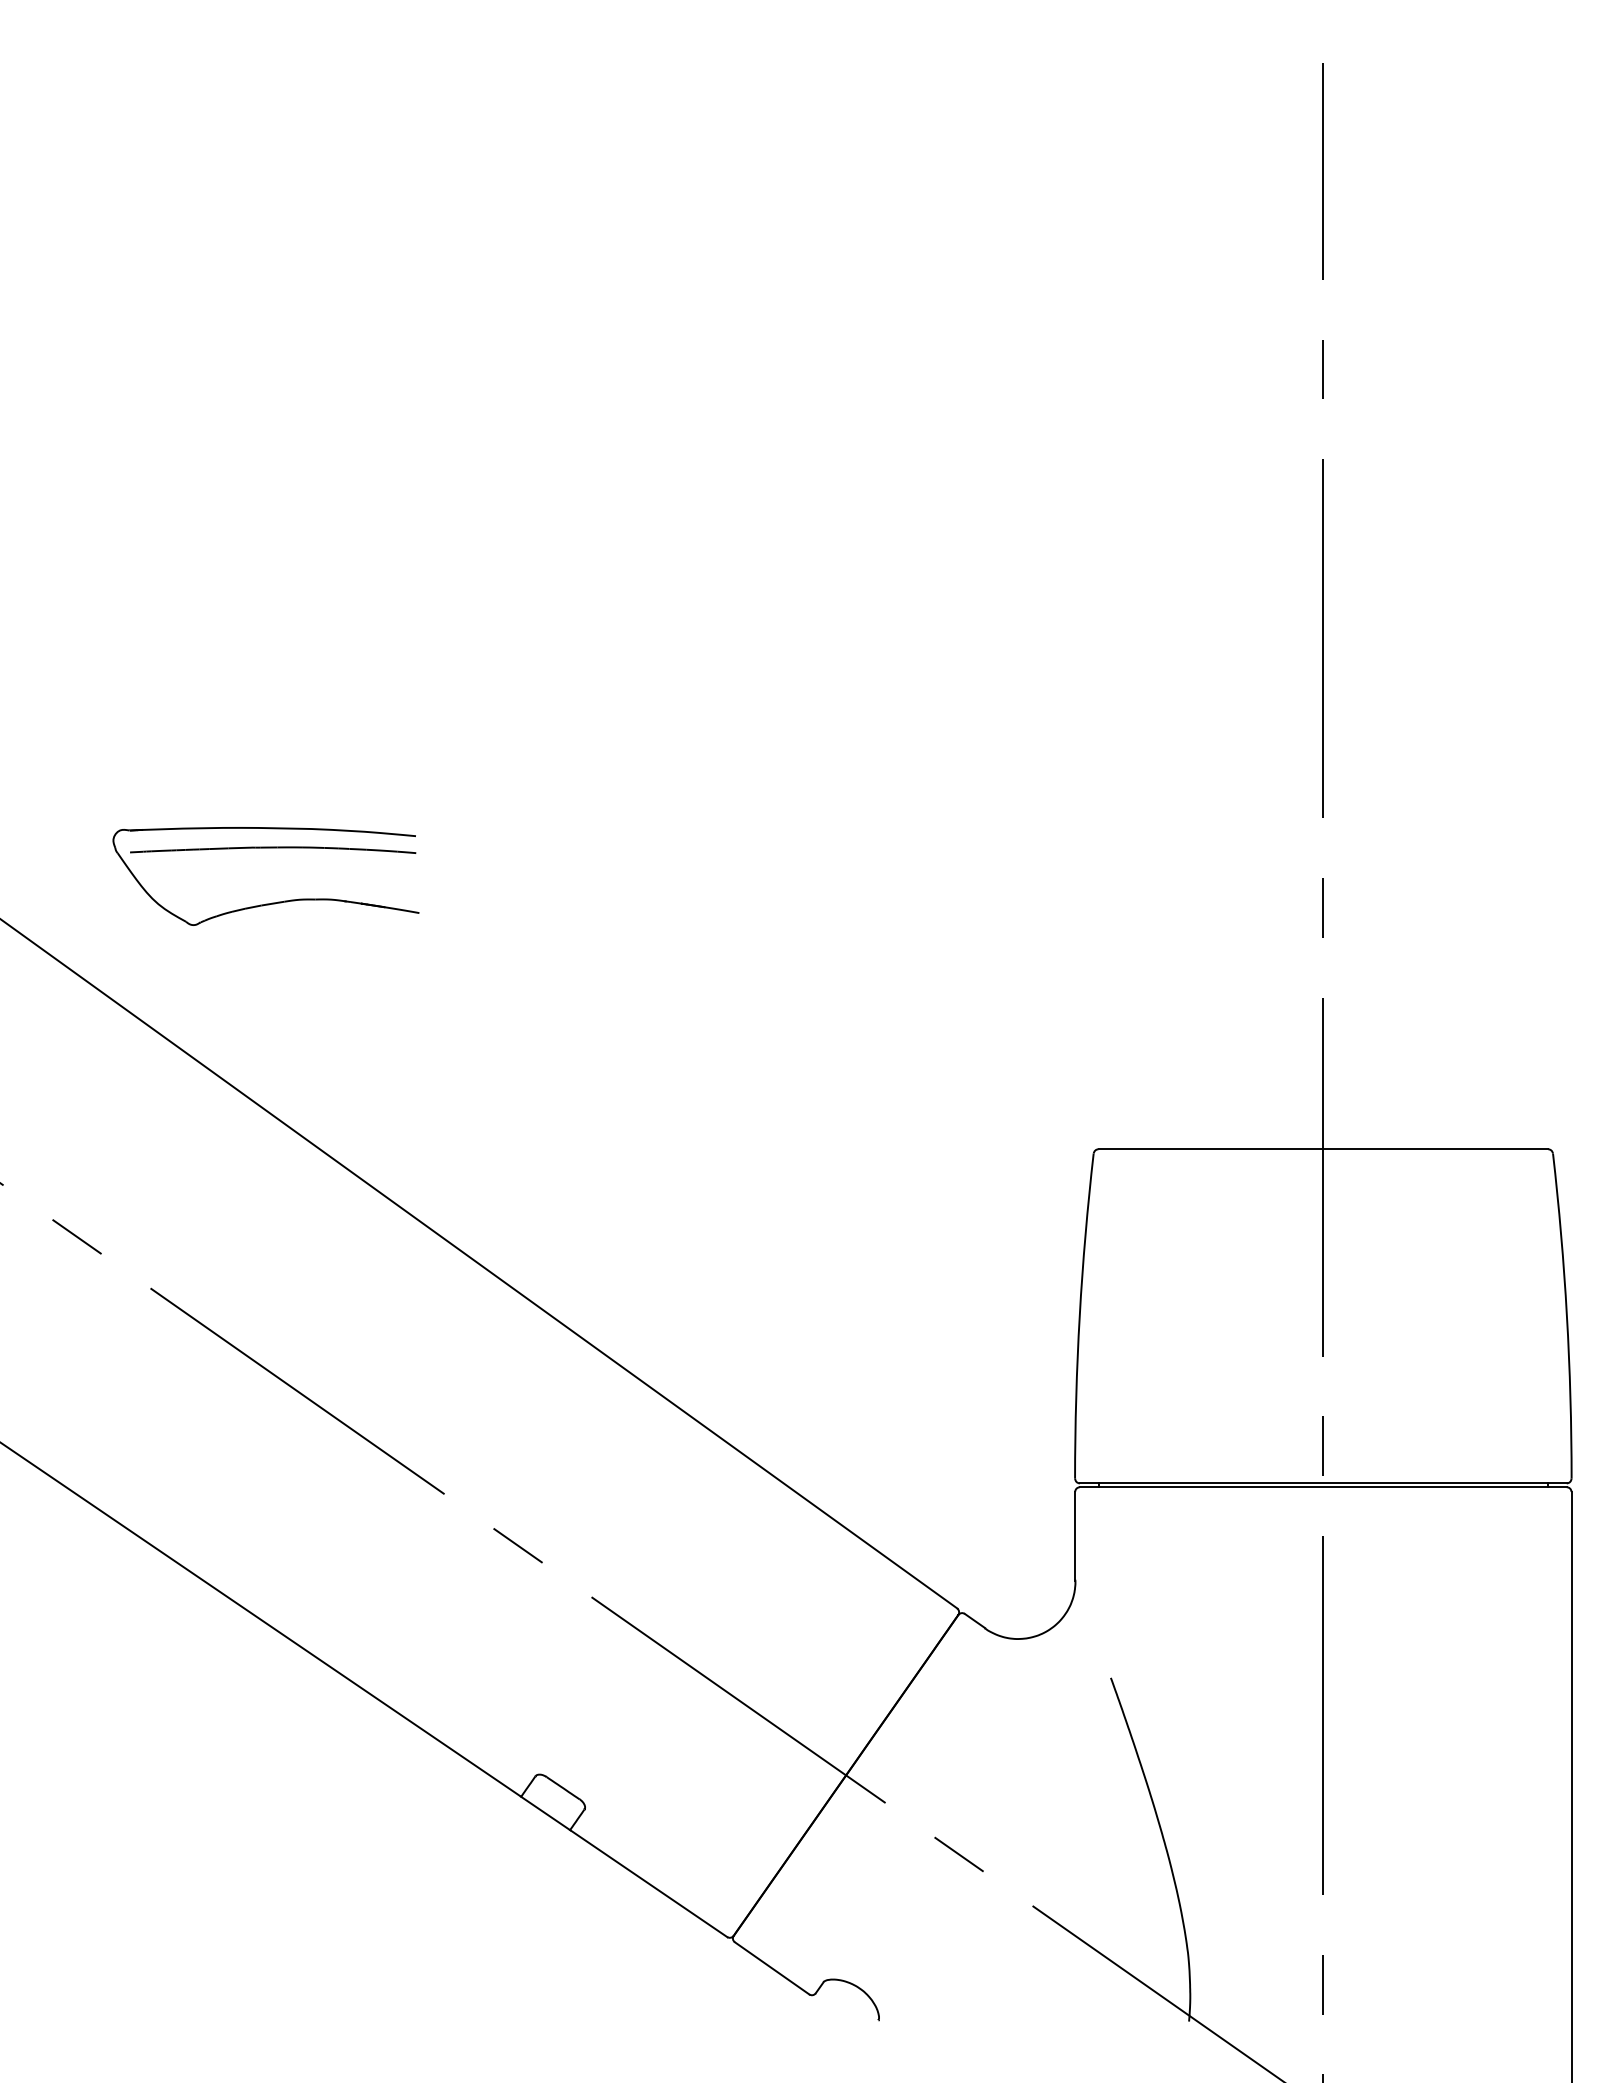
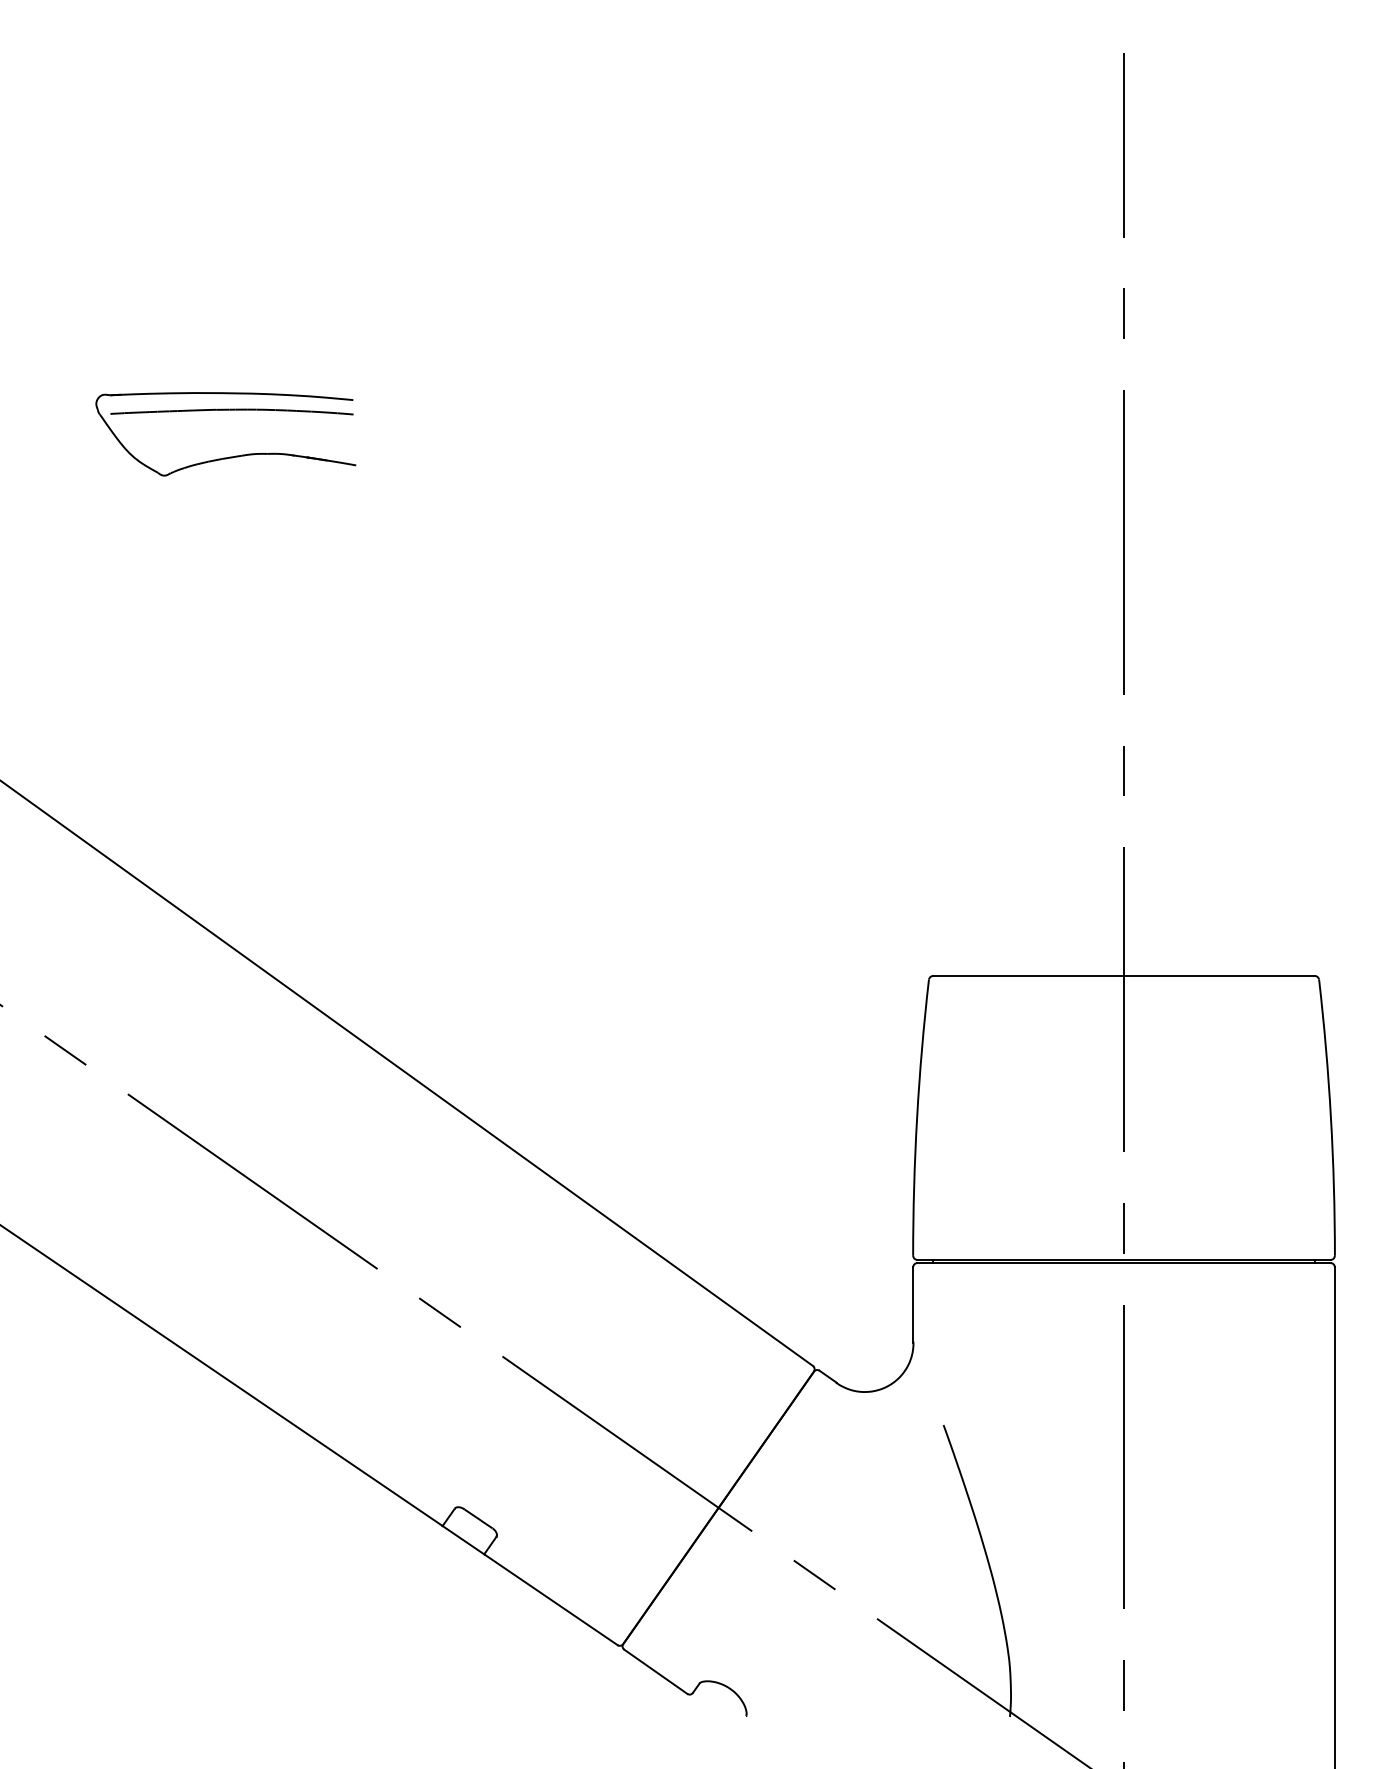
part: (270, 902) -> (229, 456), moved

